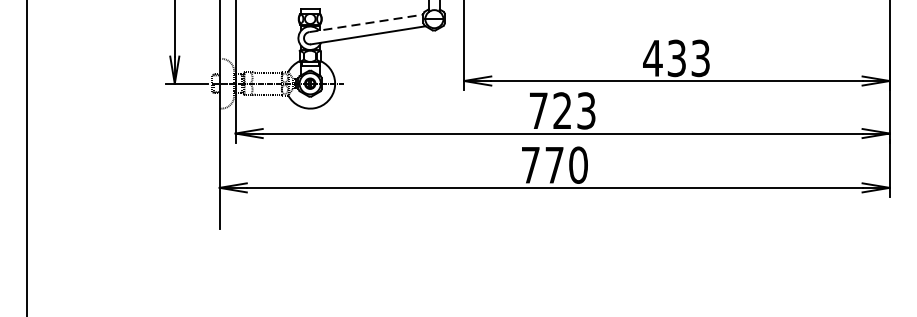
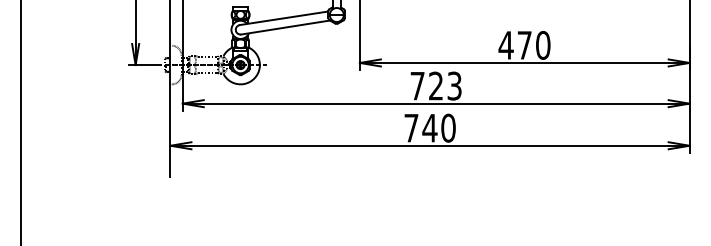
line: (366, 23) -> (284, 18), dashed -> solid
text: (688, 58) -> (533, 45), 433 -> 470
text: (553, 165) -> (429, 128), 770 -> 740

